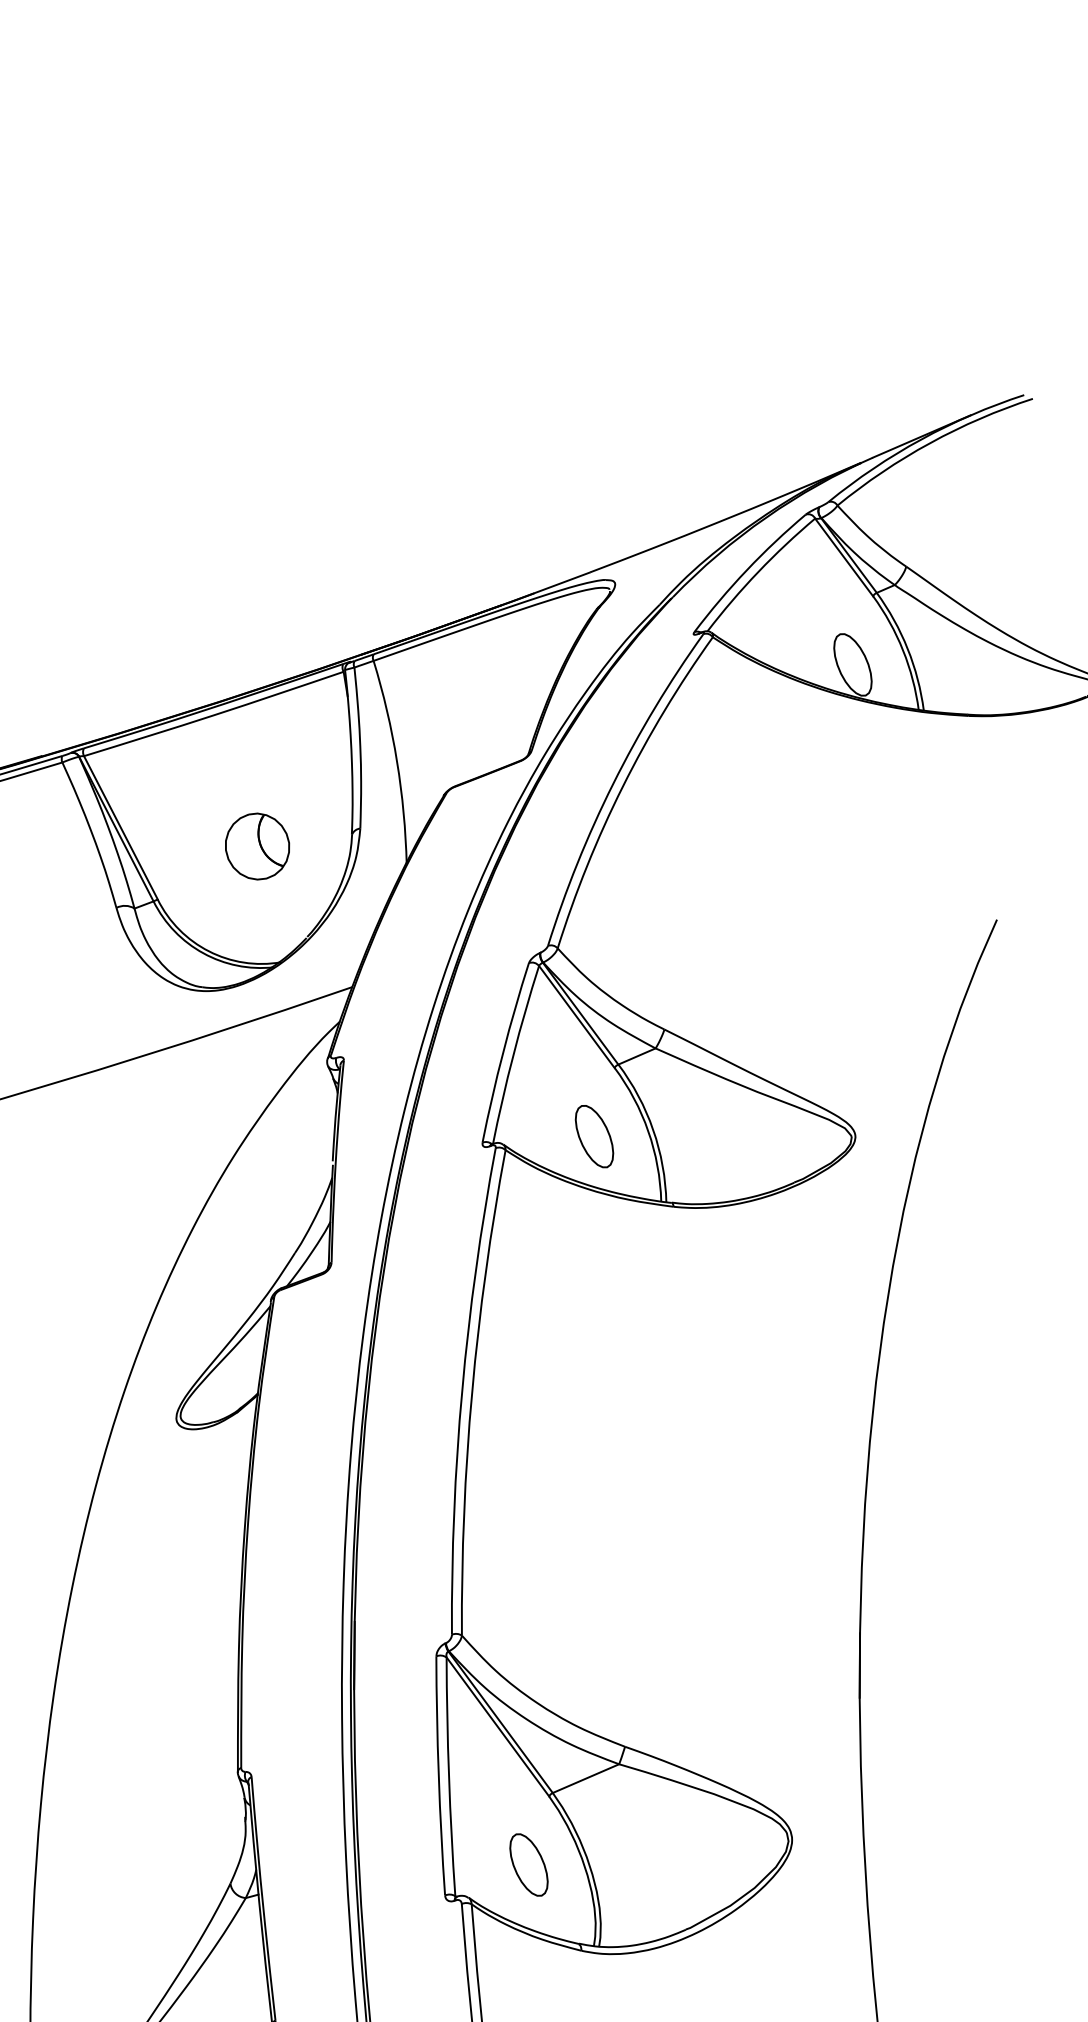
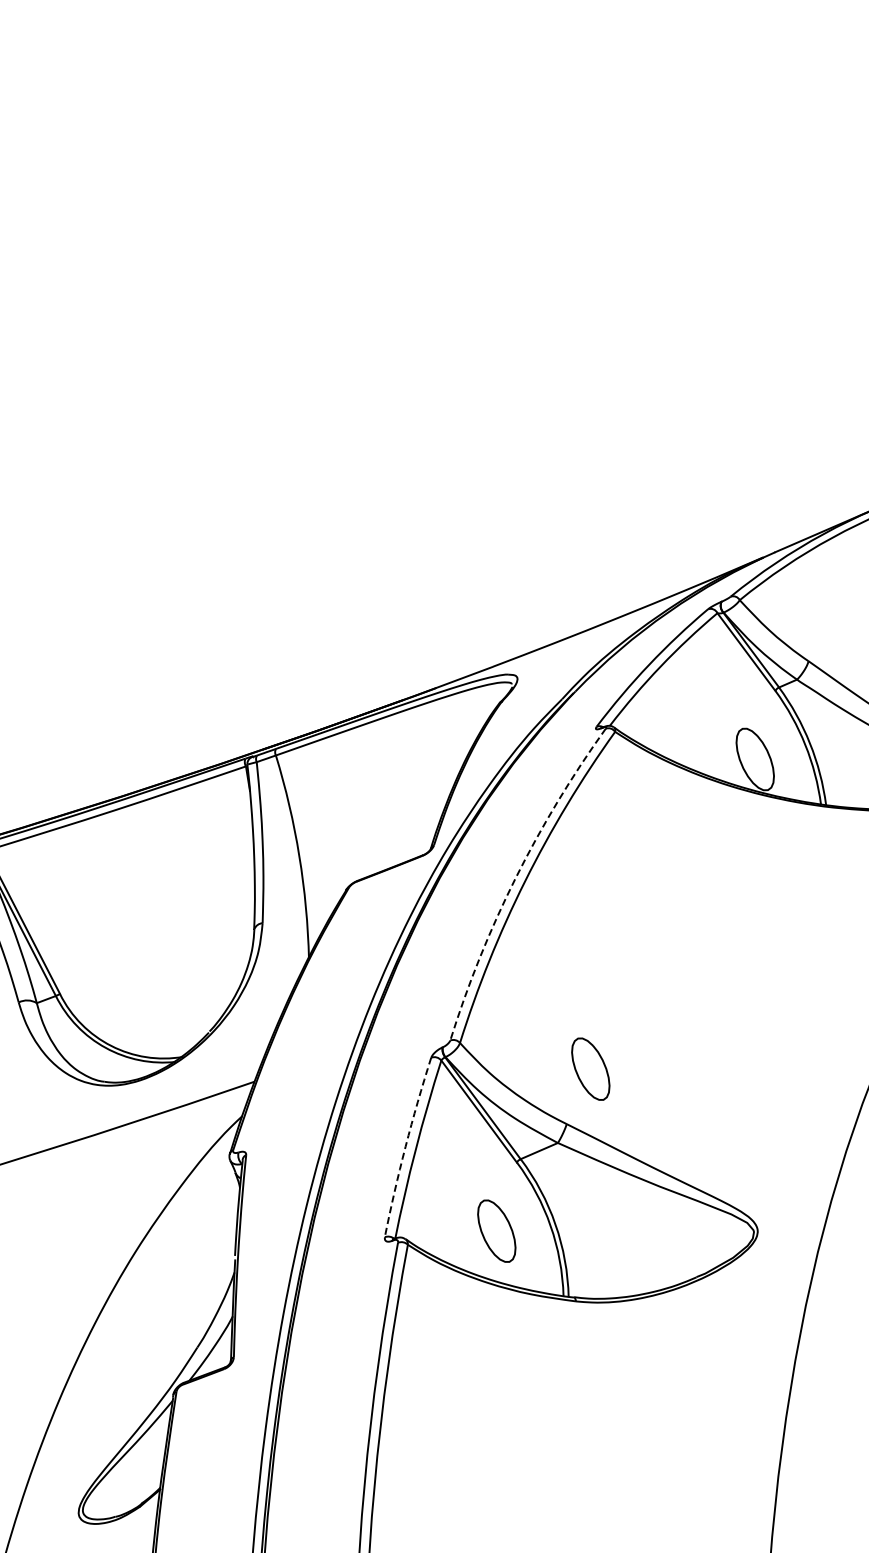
arc: (613, 783) -> (515, 878), solid -> dashed
part: (257, 846) -> (159, 941), removed
part: (688, 974) -> (590, 1069), added
arc: (503, 1052) -> (405, 1147), solid -> dashed

